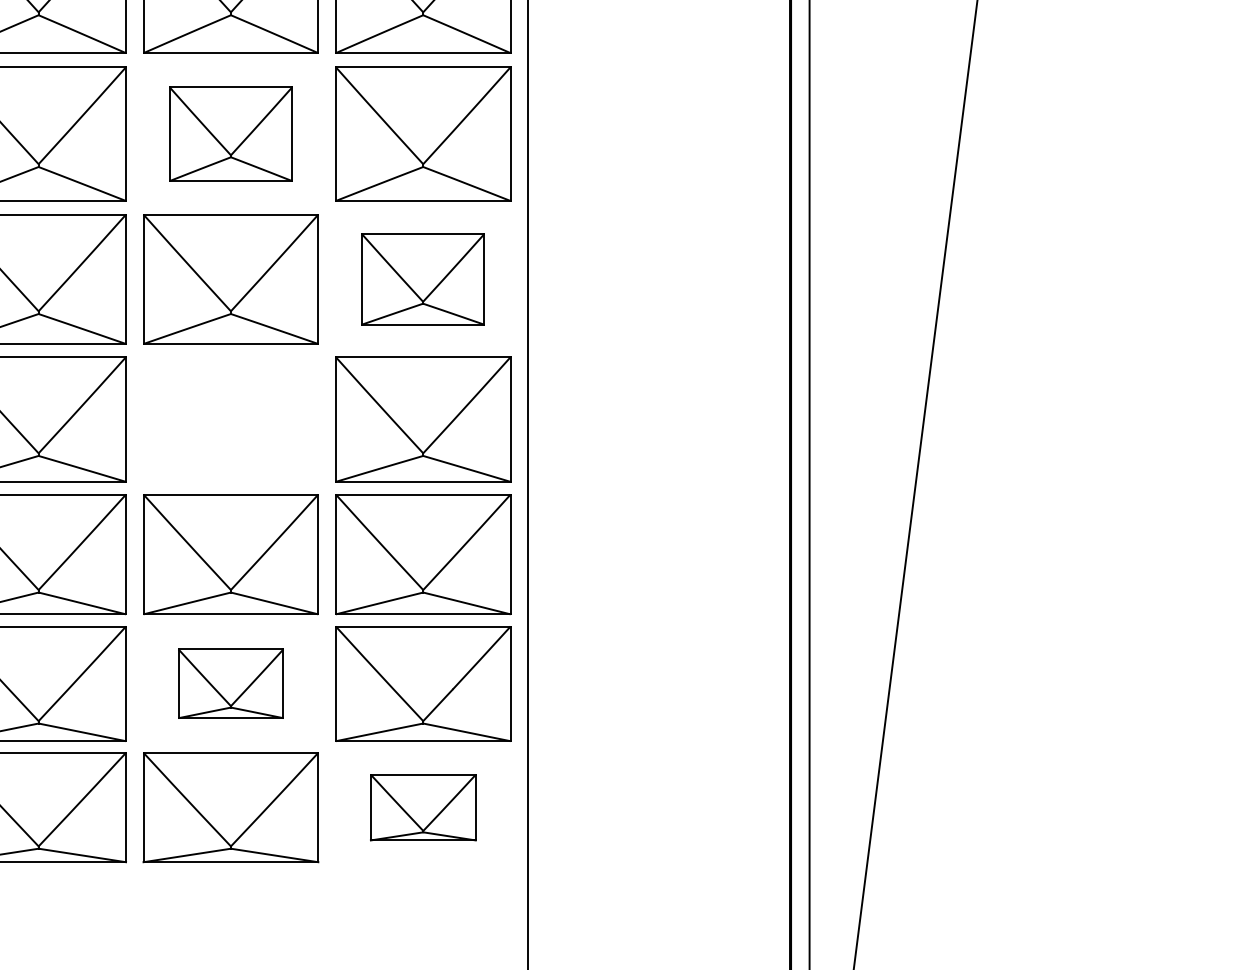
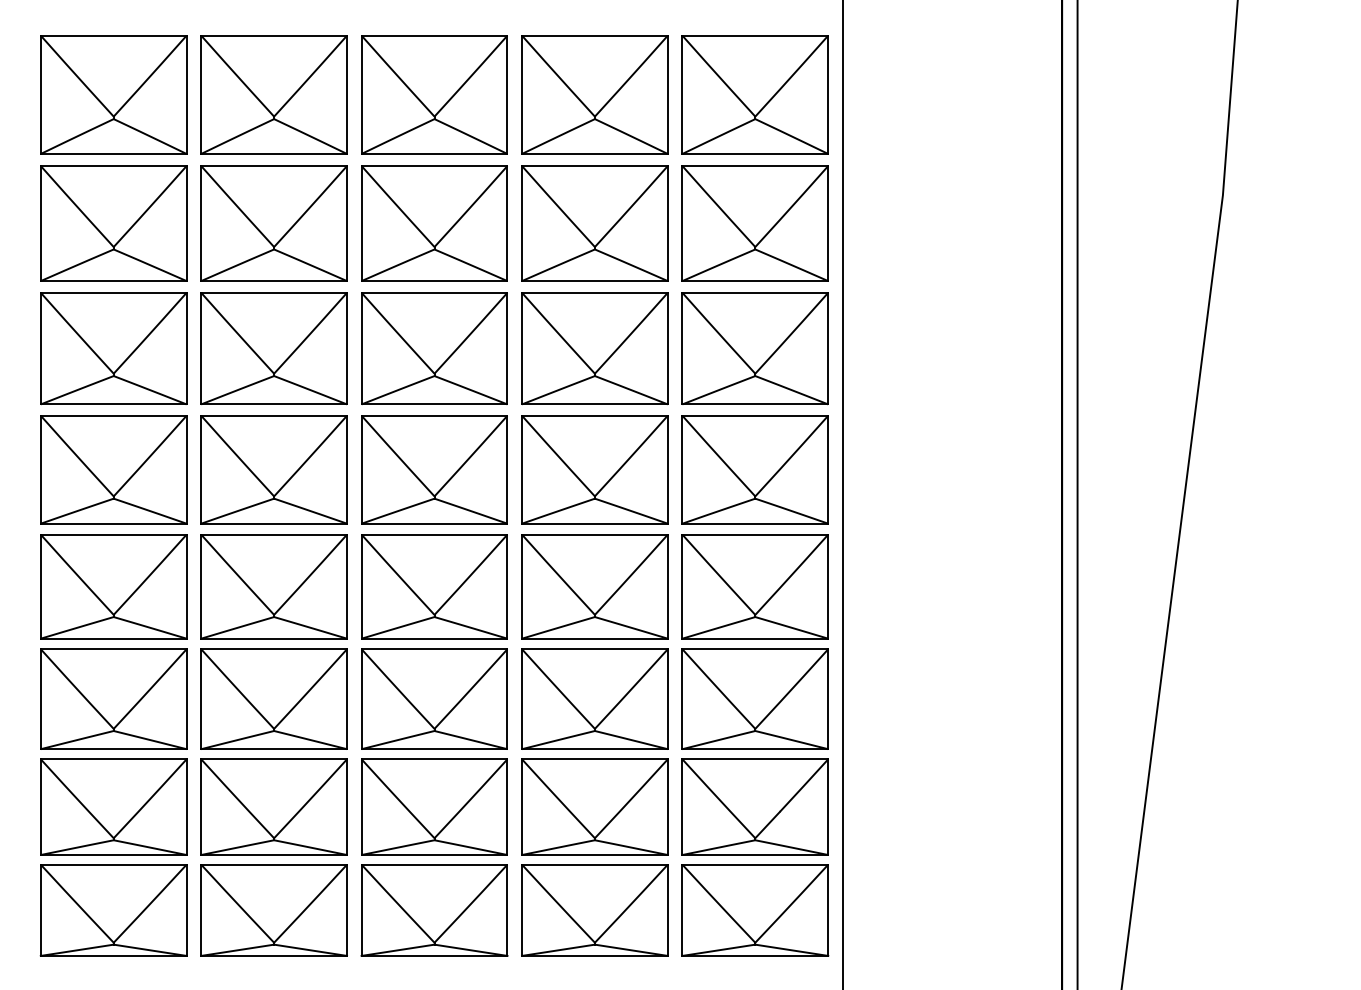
part: (230, 133) -> (594, 348), size x1.43
part: (422, 279) -> (754, 469), size x1.43
part: (230, 419) -> (594, 586), added
part: (230, 683) -> (594, 806), size x1.67
part: (423, 807) -> (755, 910), size x1.67

